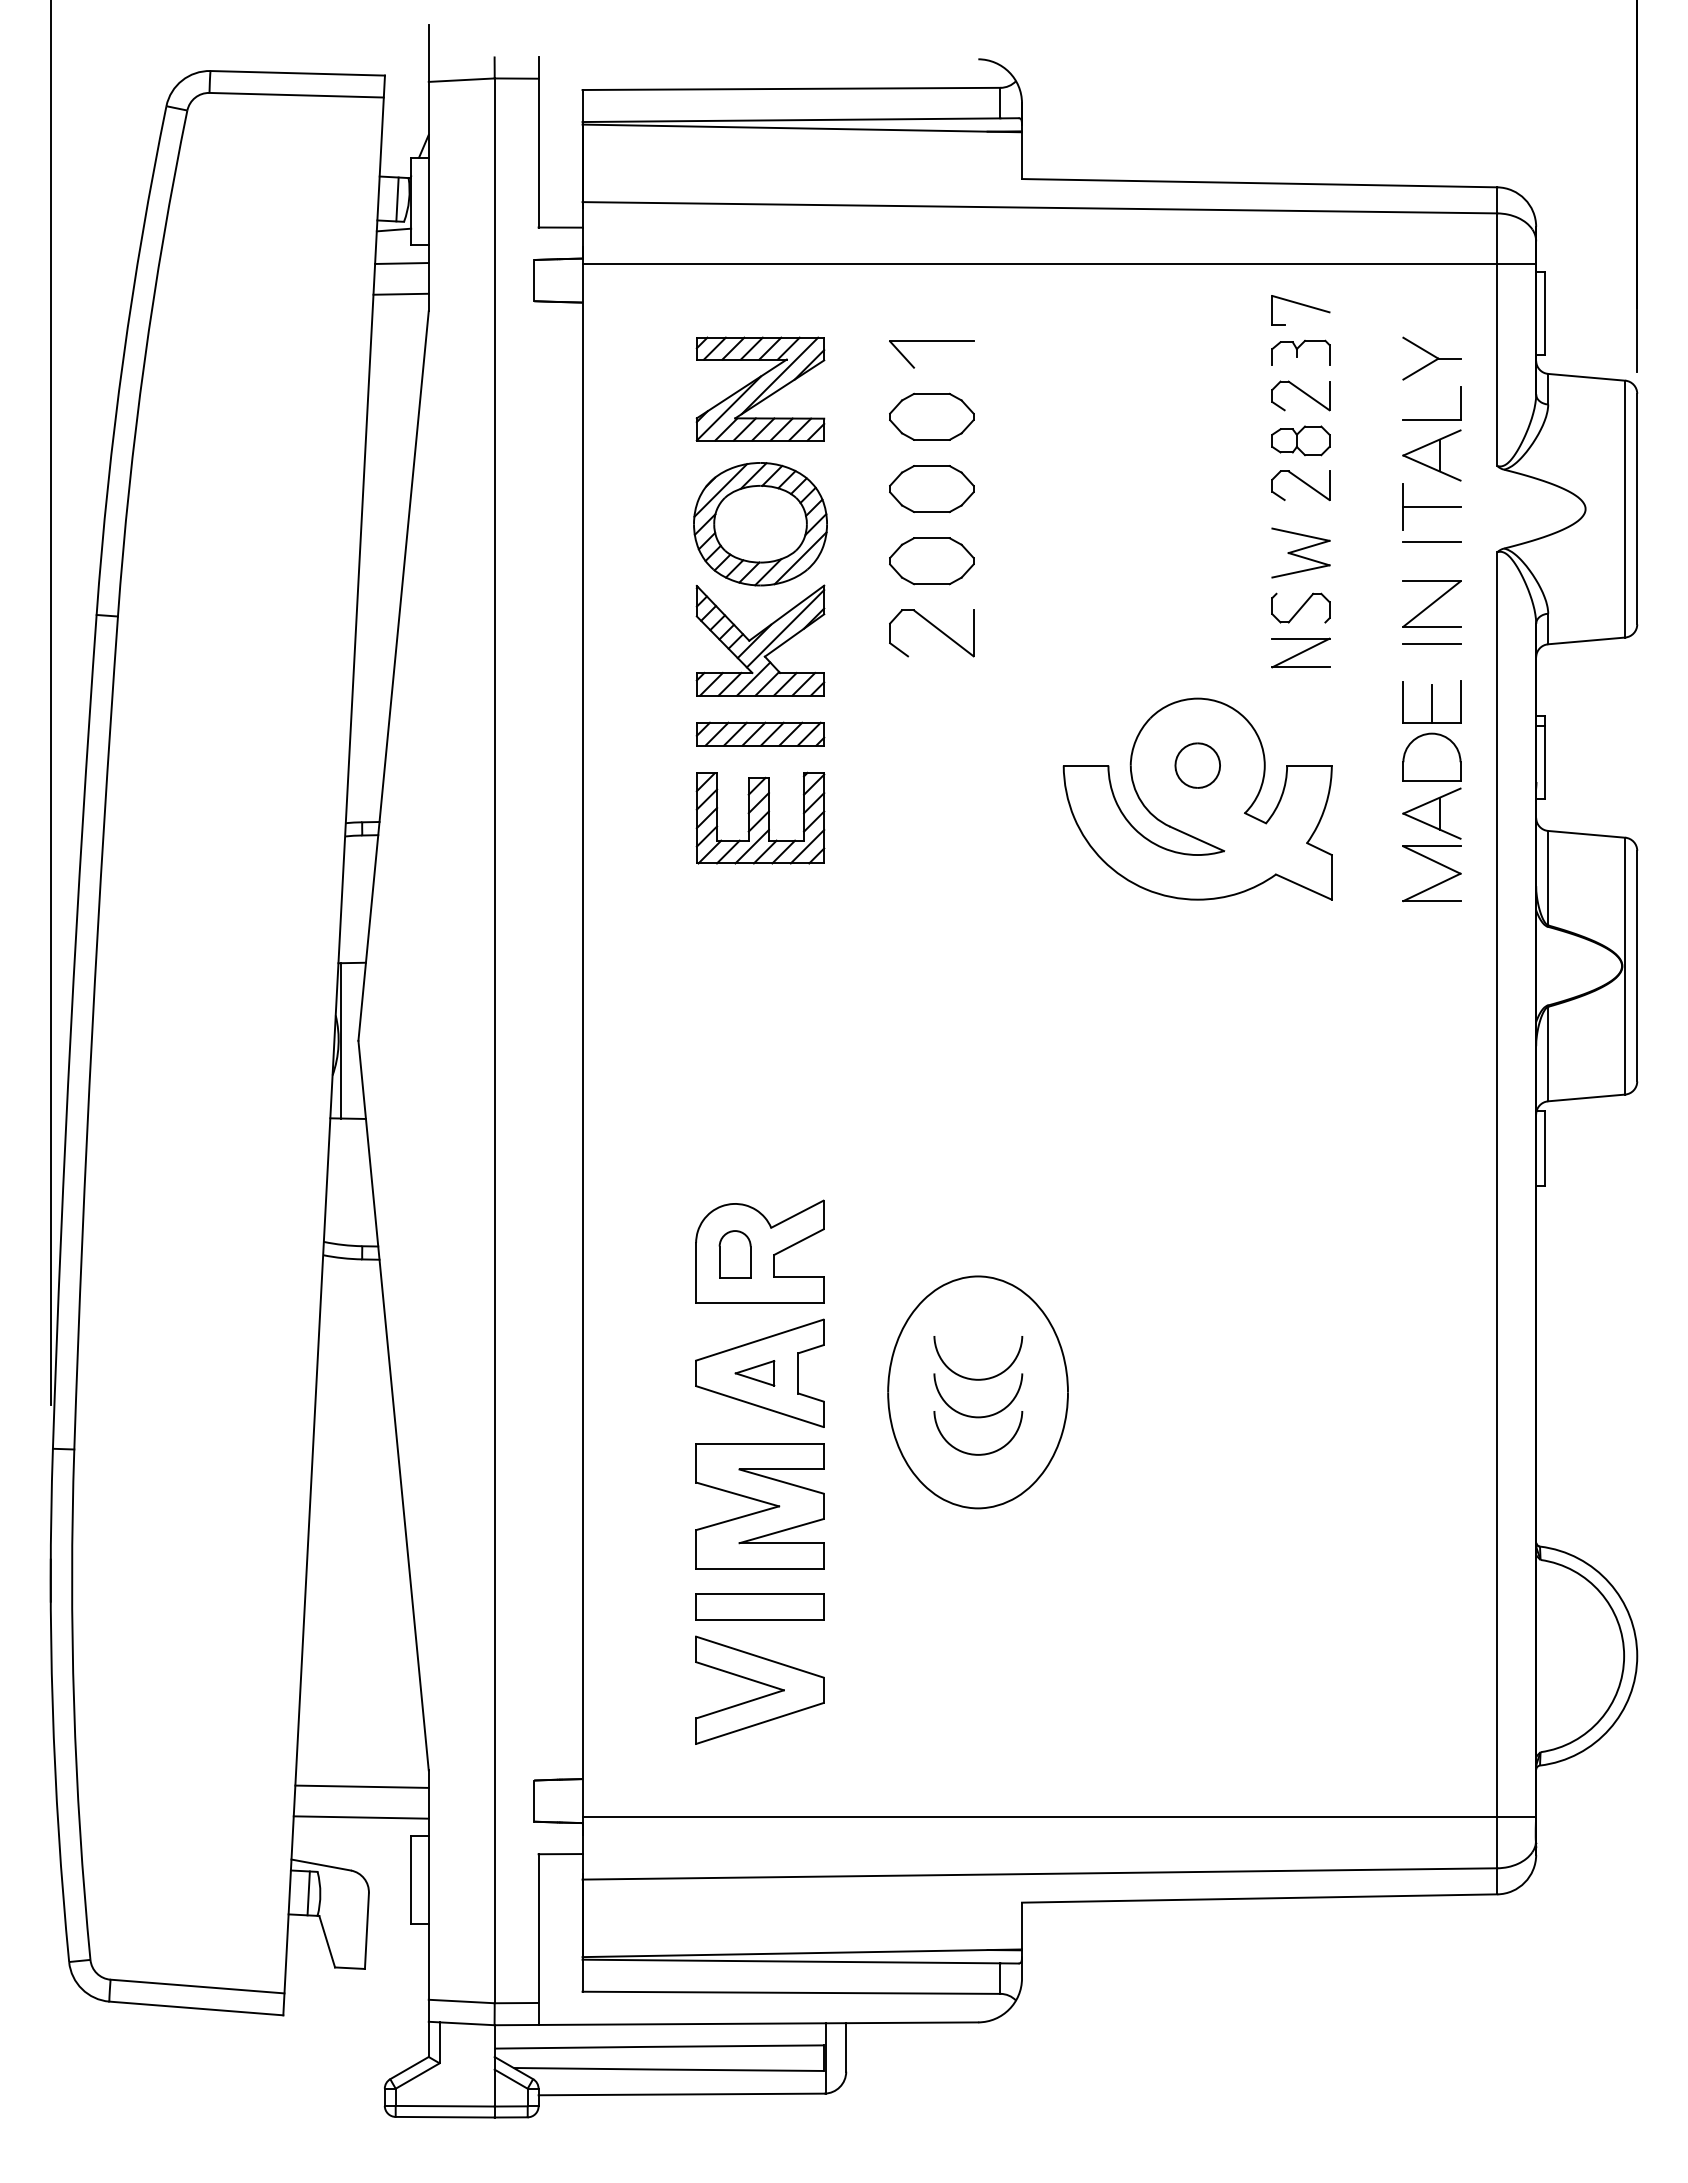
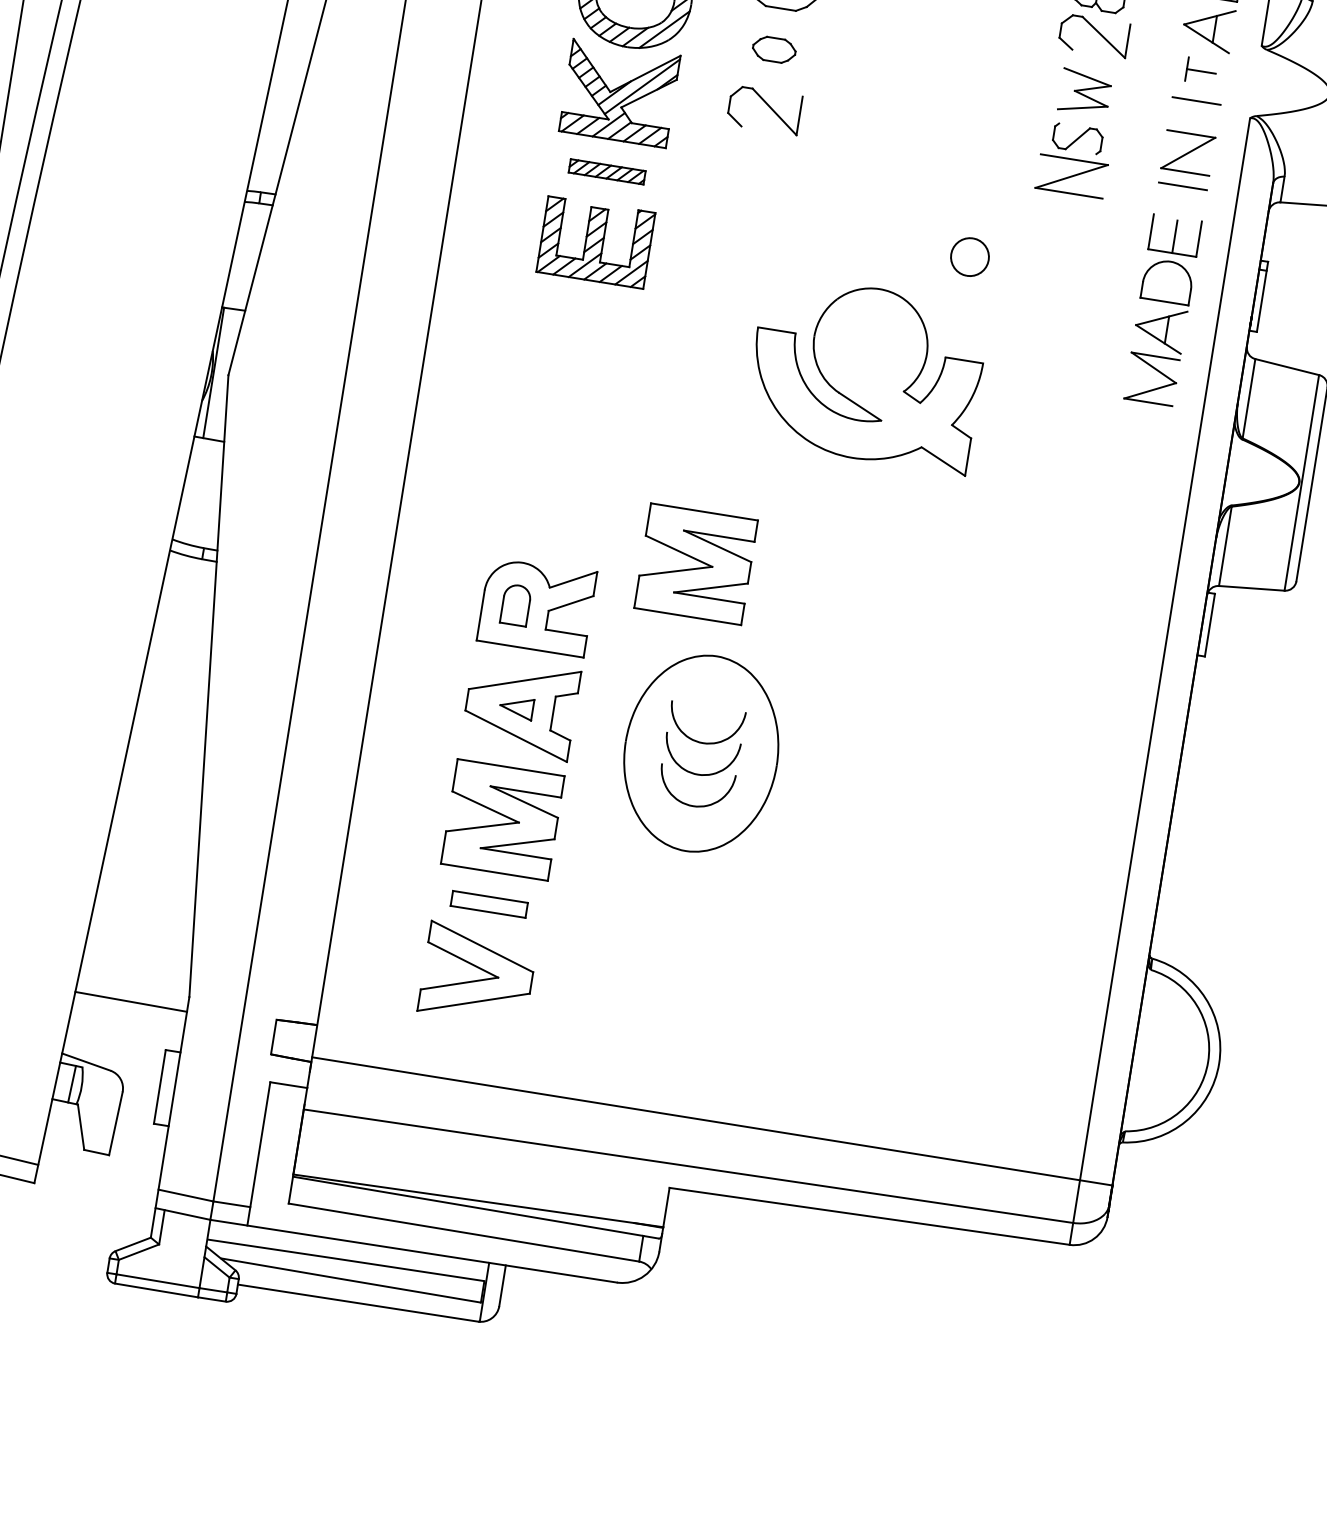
part: (1300, 485) -> (1093, 35), size x1.4
part: (1431, 506) -> (1201, 71), size x0.6
part: (931, 561) -> (773, 49), size x0.6
part: (1300, 652) -> (1071, 175), size x1.4
part: (760, 733) -> (607, 171), size x0.7
part: (1197, 798) -> (865, 372), moved
part: (936, 1173) -> (695, 564), added
part: (759, 1606) -> (489, 904), size x0.7
line: (360, 1817) -> (125, 1027), removed

